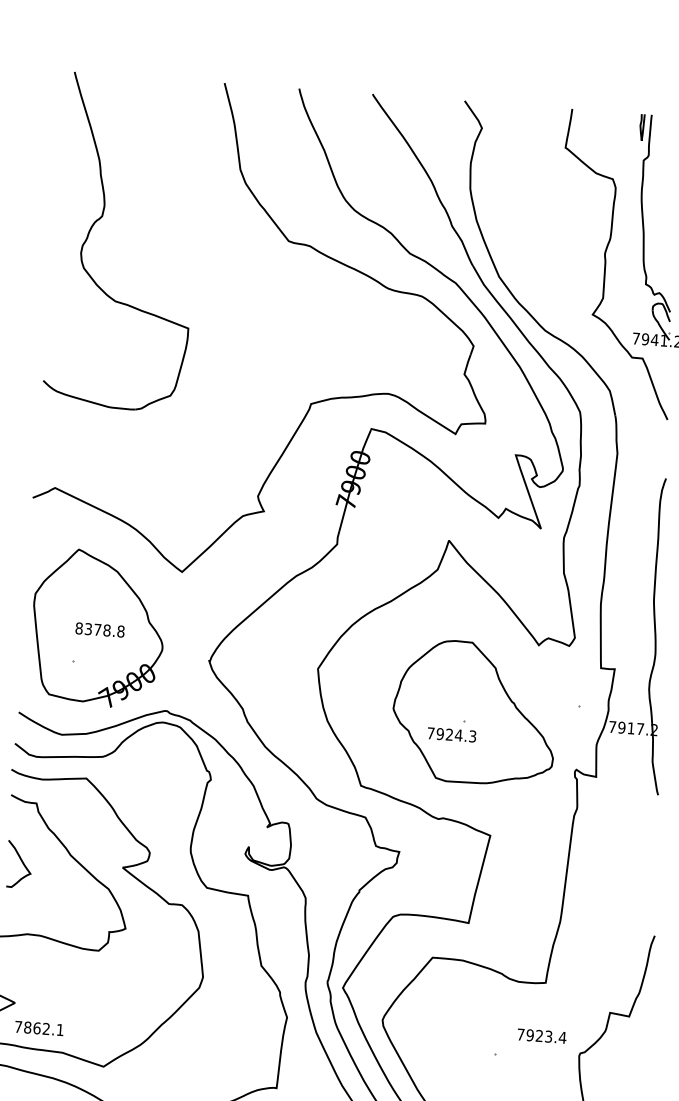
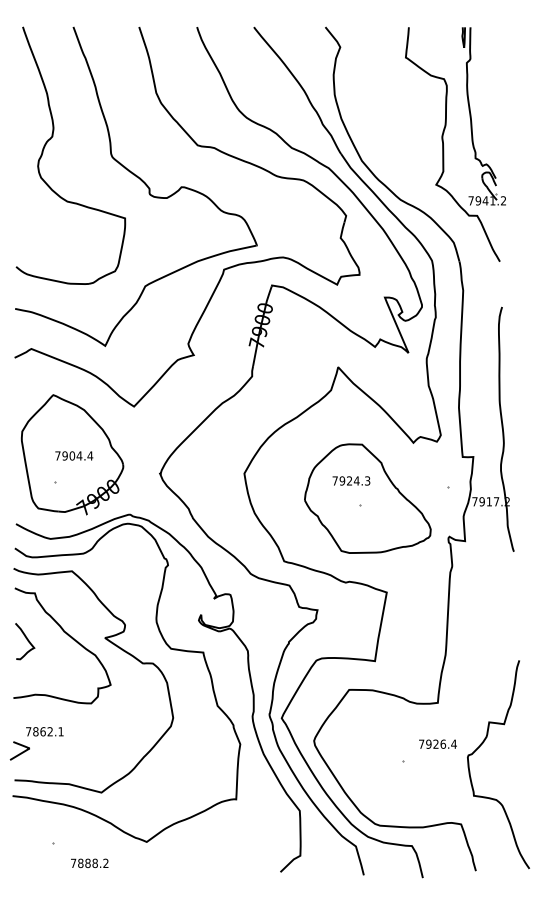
part: (212, 282) -> (141, 181), added
text: (99, 629) -> (73, 455), 8378.8 -> 7904.4
text: (452, 734) -> (351, 480), moved
text: (38, 1028) -> (44, 731), moved
text: (549, 1035) -> (443, 743), 7923.4 -> 7926.4

